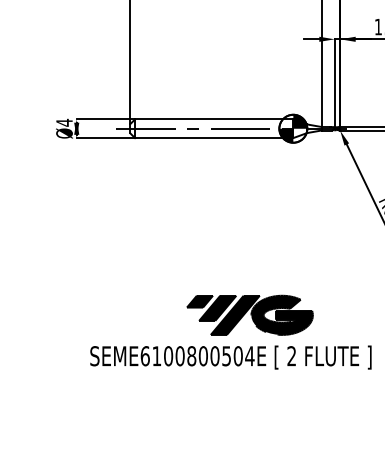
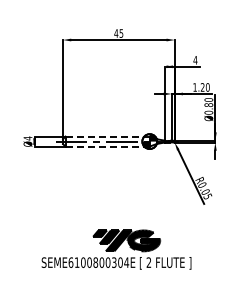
line: (213, 119) -> (107, 136), solid -> dashed
line: (215, 137) -> (108, 146), solid -> dashed
text: (227, 355) -> (114, 262), SEME6100800504E -> SEME6100800304E

